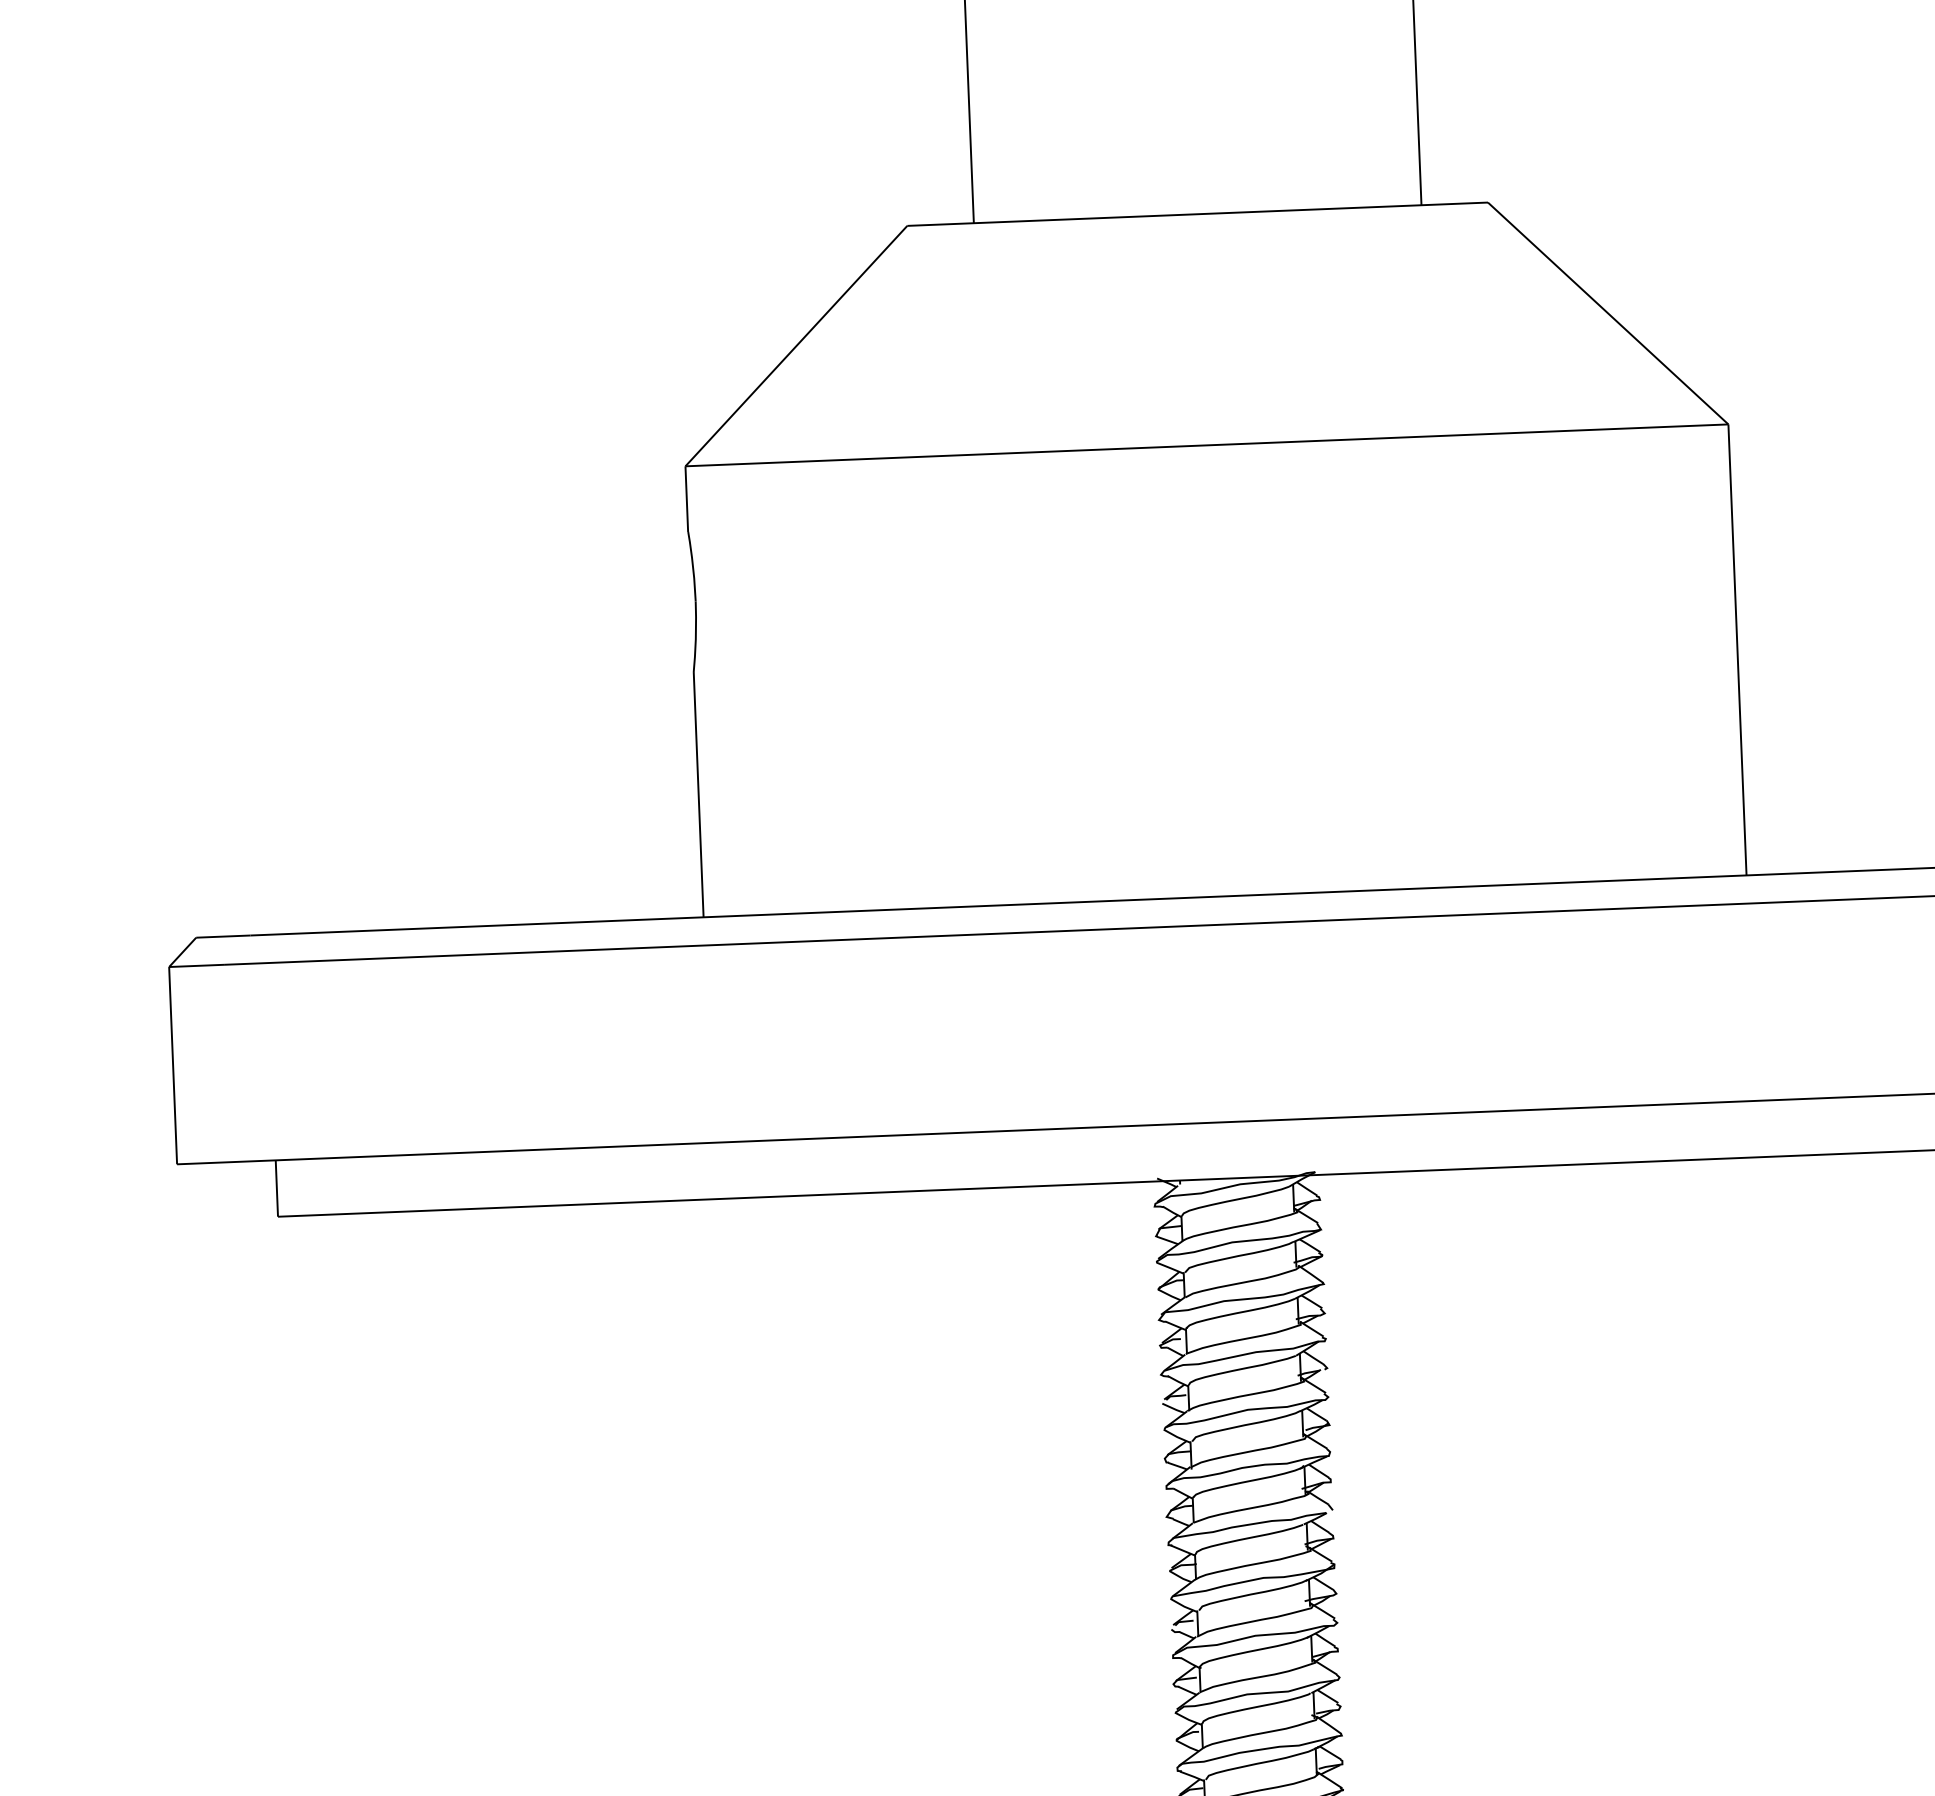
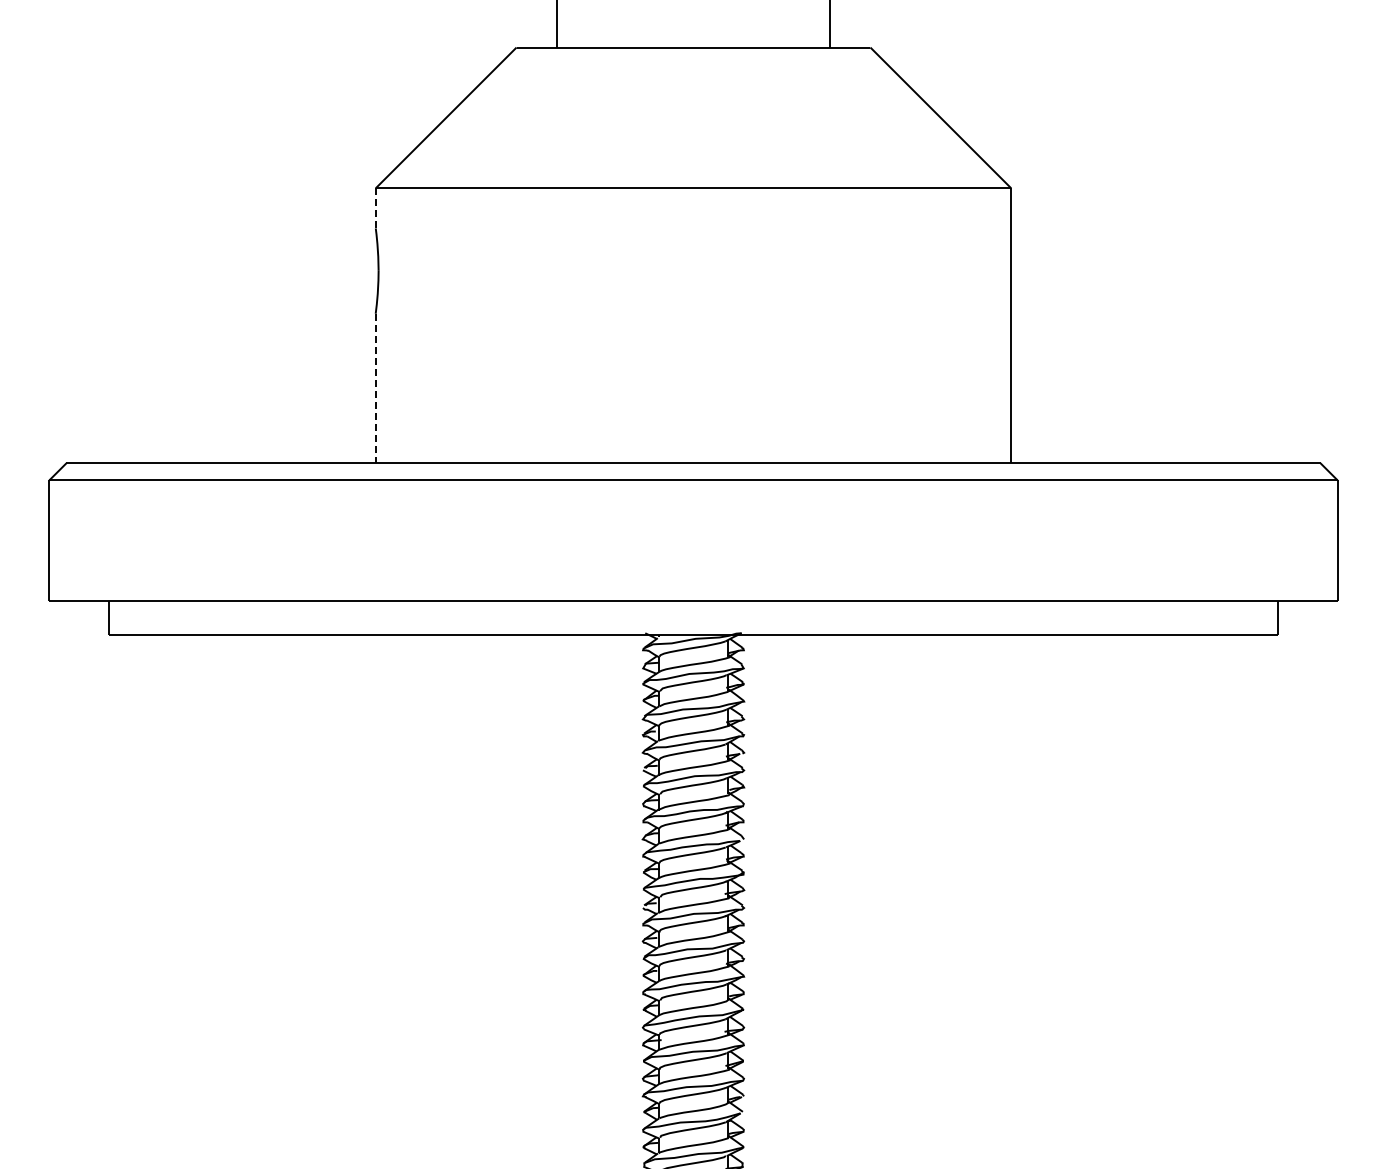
line: (686, 499) -> (375, 208), solid -> dashed
line: (698, 794) -> (375, 388), solid -> dashed

